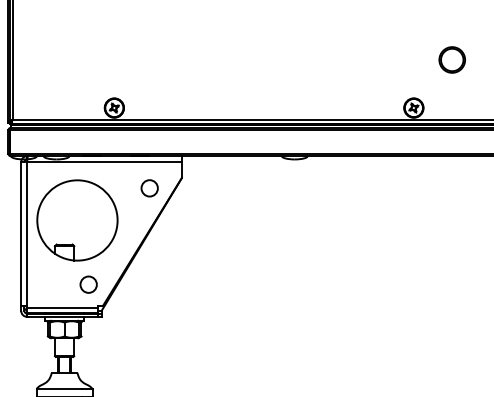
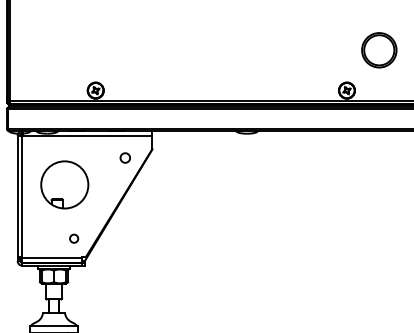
part: (451, 59) -> (378, 49), size x1.6
circle: (149, 188) -> (125, 158), size x0.7
part: (77, 220) -> (64, 184), size x0.7
circle: (88, 284) -> (74, 238), size x0.6

